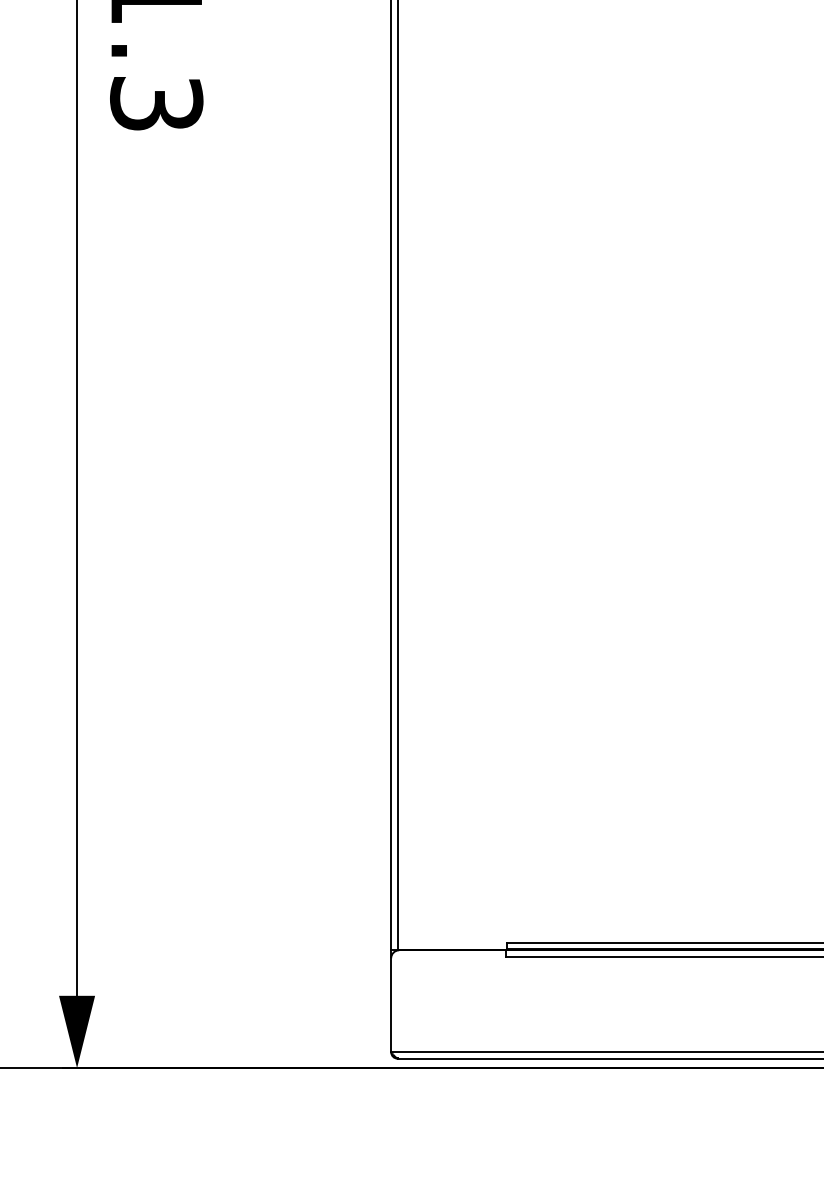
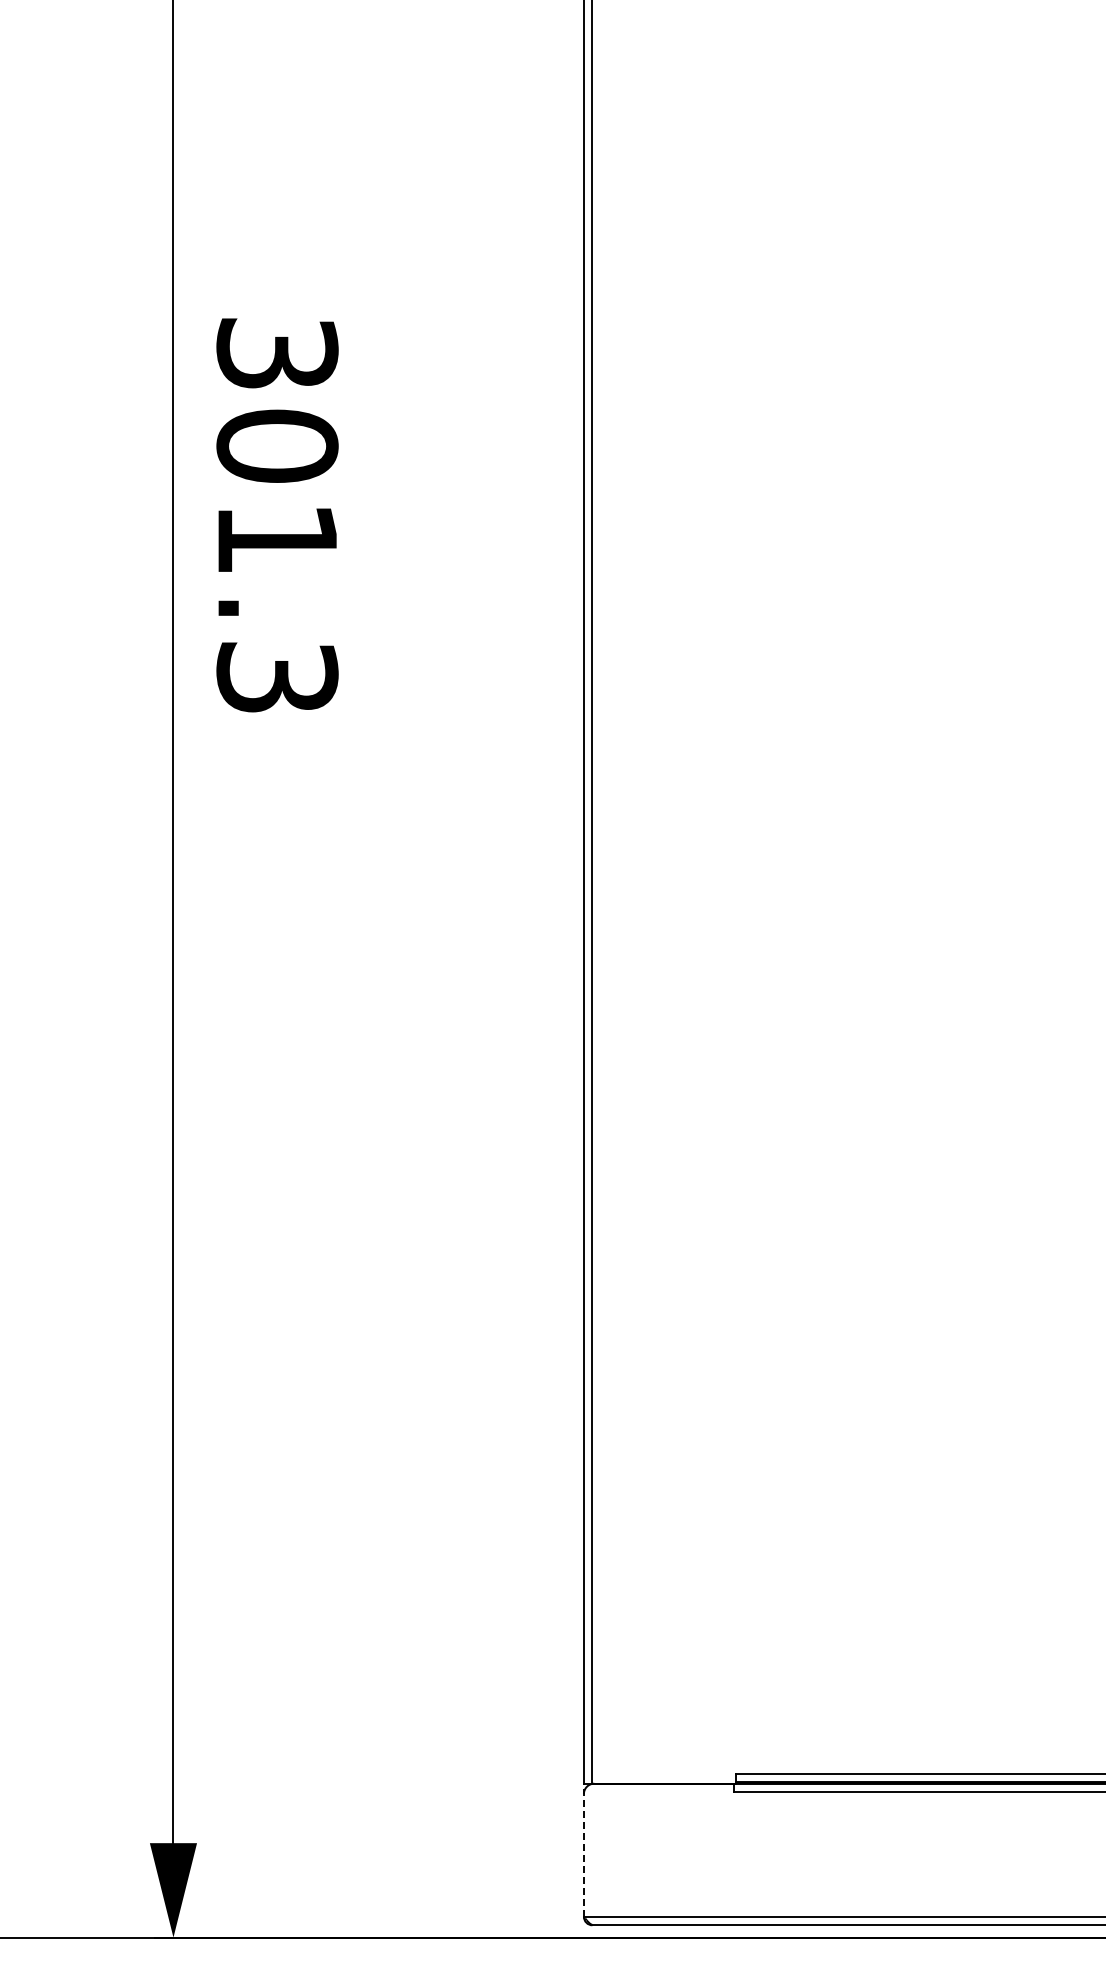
line: (390, 1001) -> (583, 1850), solid -> dashed

